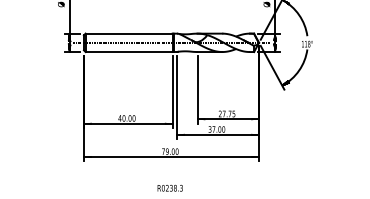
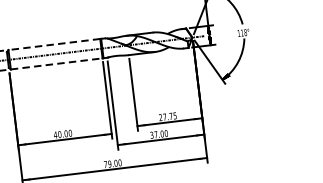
line: (129, 33) -> (54, 44), solid -> dashed
line: (129, 52) -> (57, 64), solid -> dashed

